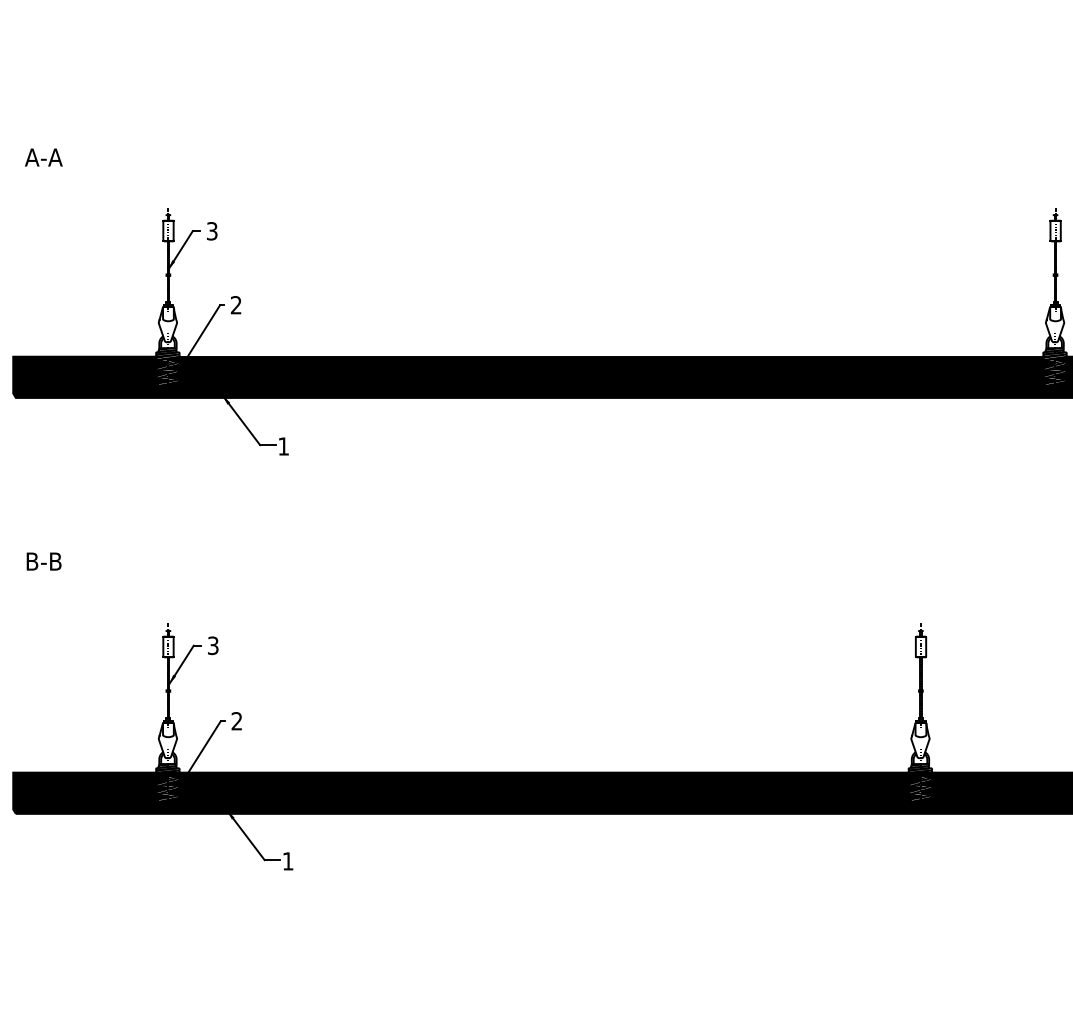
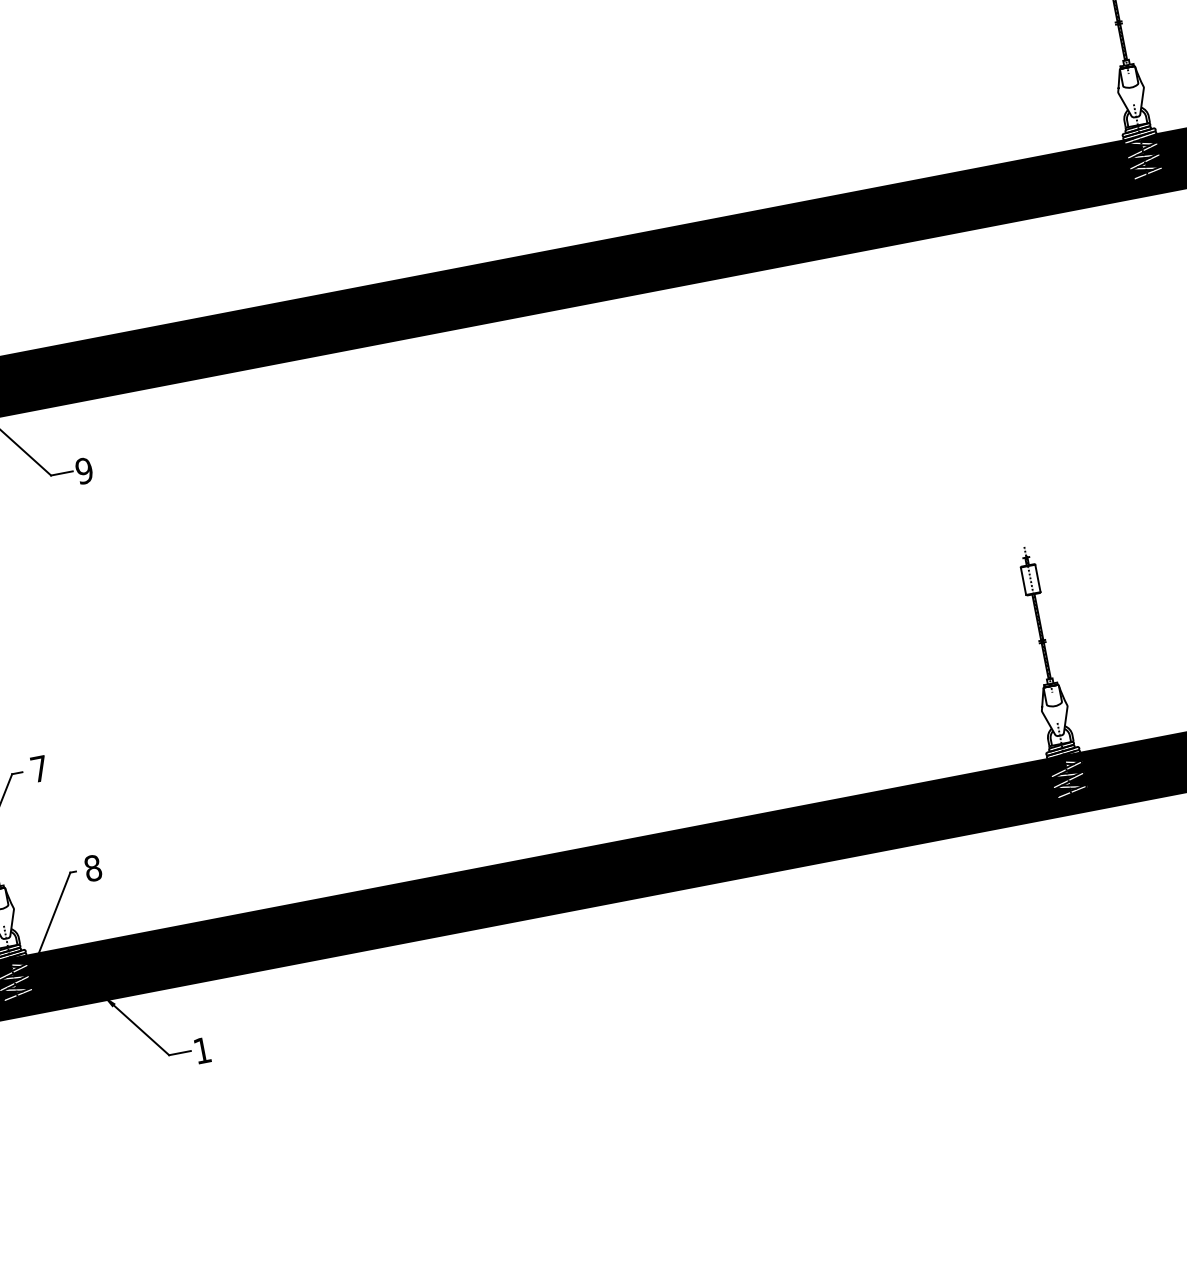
text: (283, 446) -> (84, 471), 1 -> 9
text: (213, 645) -> (39, 768), 3 -> 7
text: (236, 721) -> (92, 868), 2 -> 8

